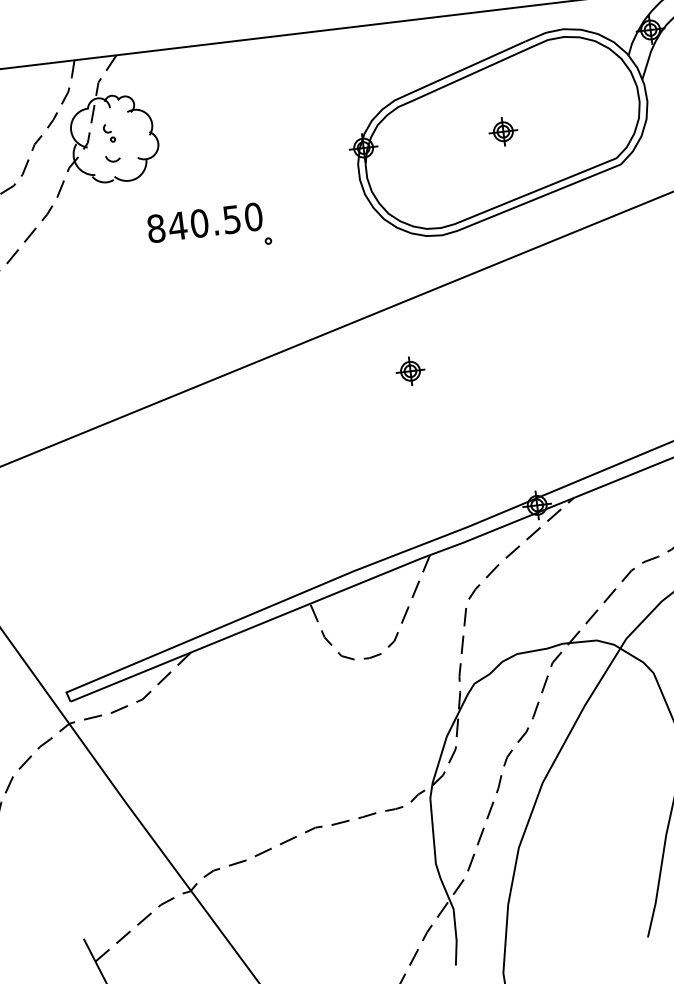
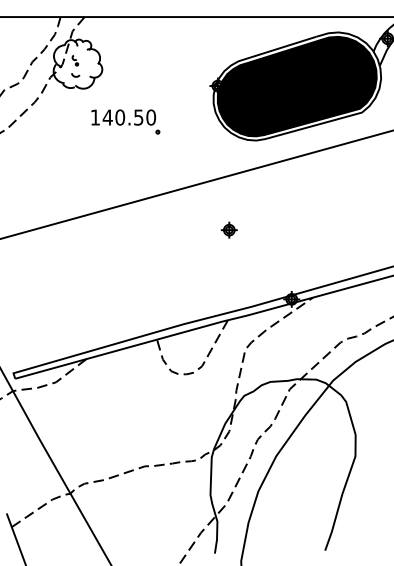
fill: (501, 132) -> (296, 86), added
text: (156, 228) -> (95, 117), 840.50 -> 140.50
part: (408, 370) -> (228, 229), moved

